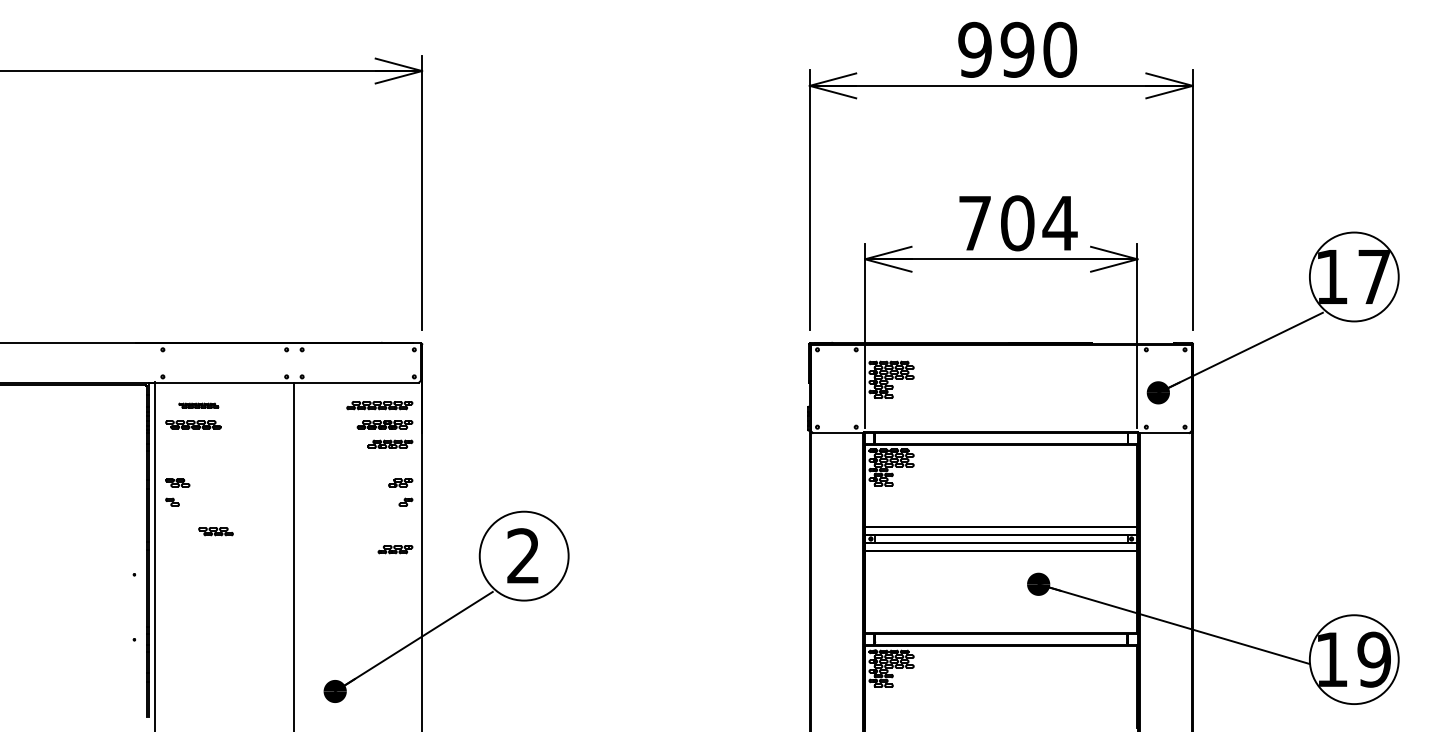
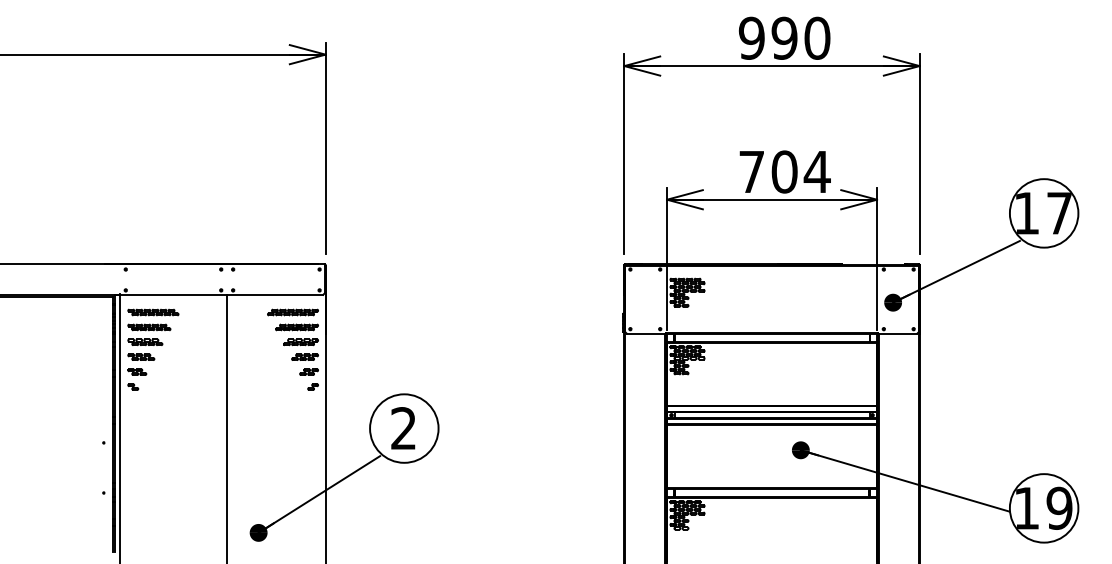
part: (198, 405) -> (153, 312), size x1.67
part: (188, 443) -> (145, 341), added
part: (215, 531) -> (140, 357), moved
part: (395, 549) -> (305, 357), moved

